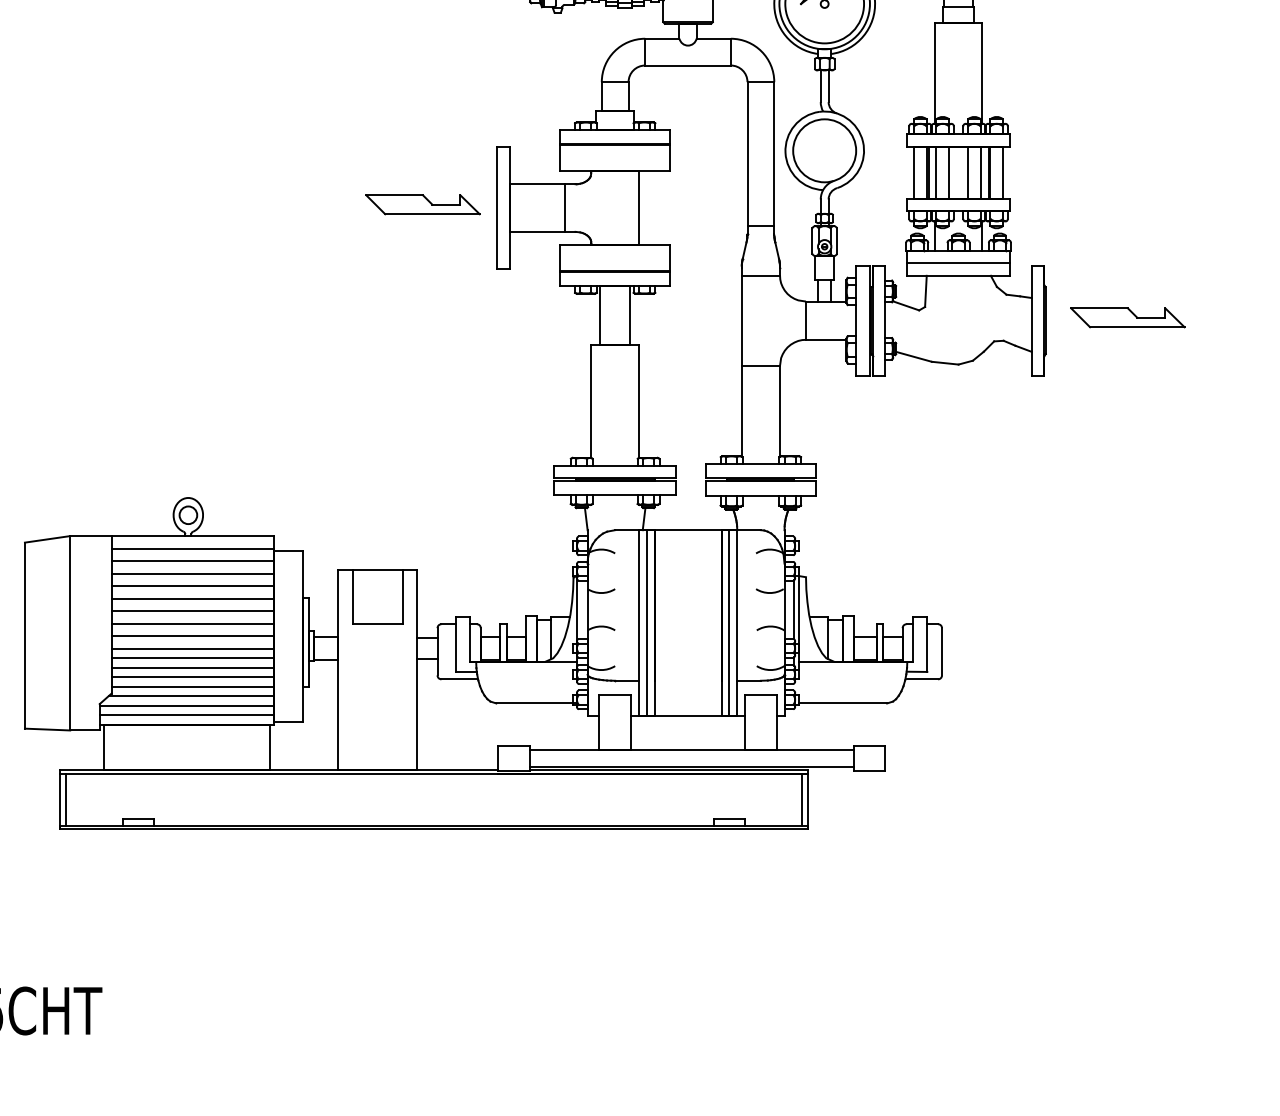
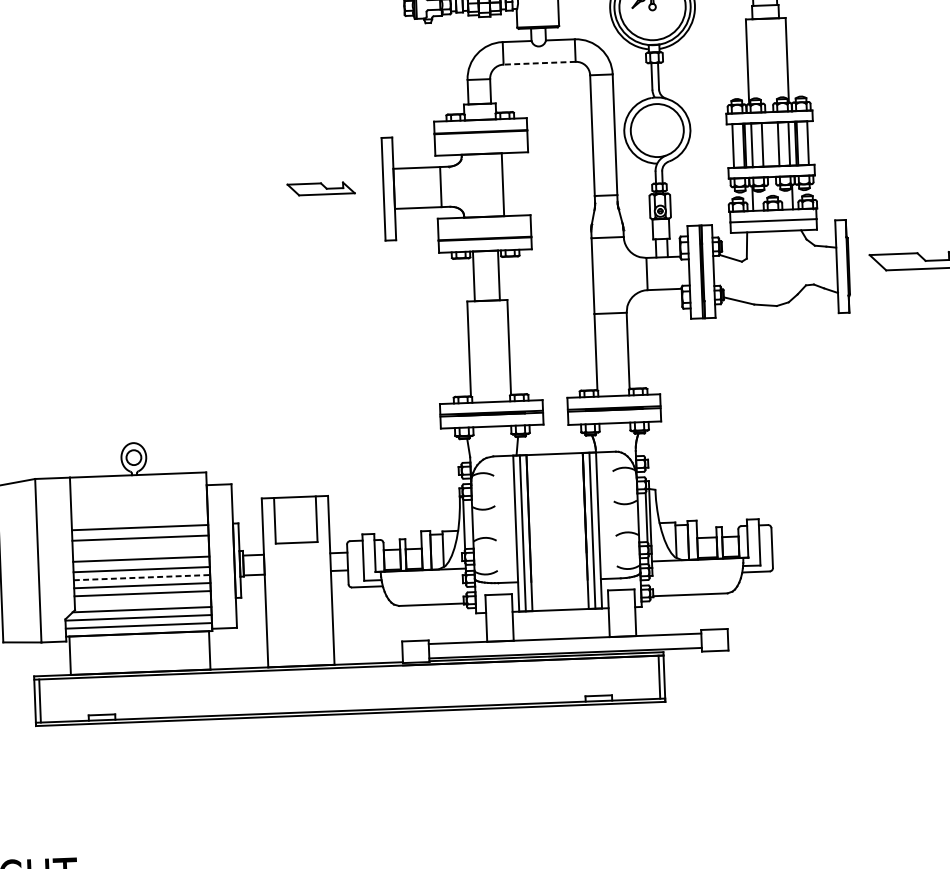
line: (688, 65) -> (540, 63), solid -> dashed
part: (422, 204) -> (320, 188), size x0.7
line: (192, 548) -> (138, 485), removed
line: (192, 561) -> (138, 496), removed
line: (192, 573) -> (139, 506), removed
line: (192, 586) -> (139, 517), removed
line: (192, 623) -> (140, 548), removed
line: (192, 658) -> (141, 577), solid -> dashed
line: (192, 686) -> (142, 601), removed

